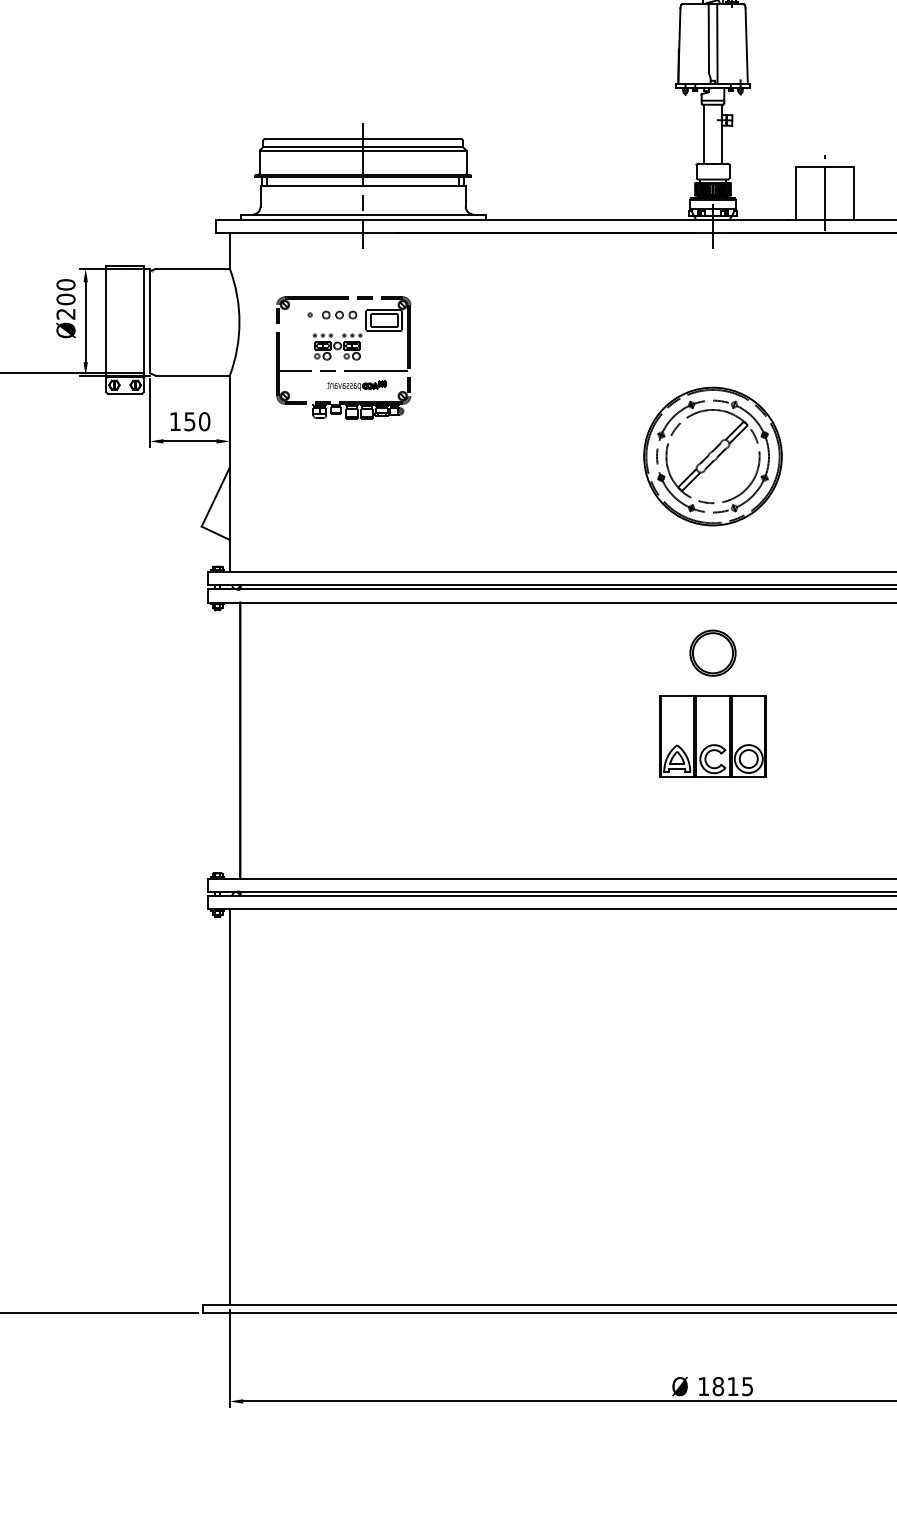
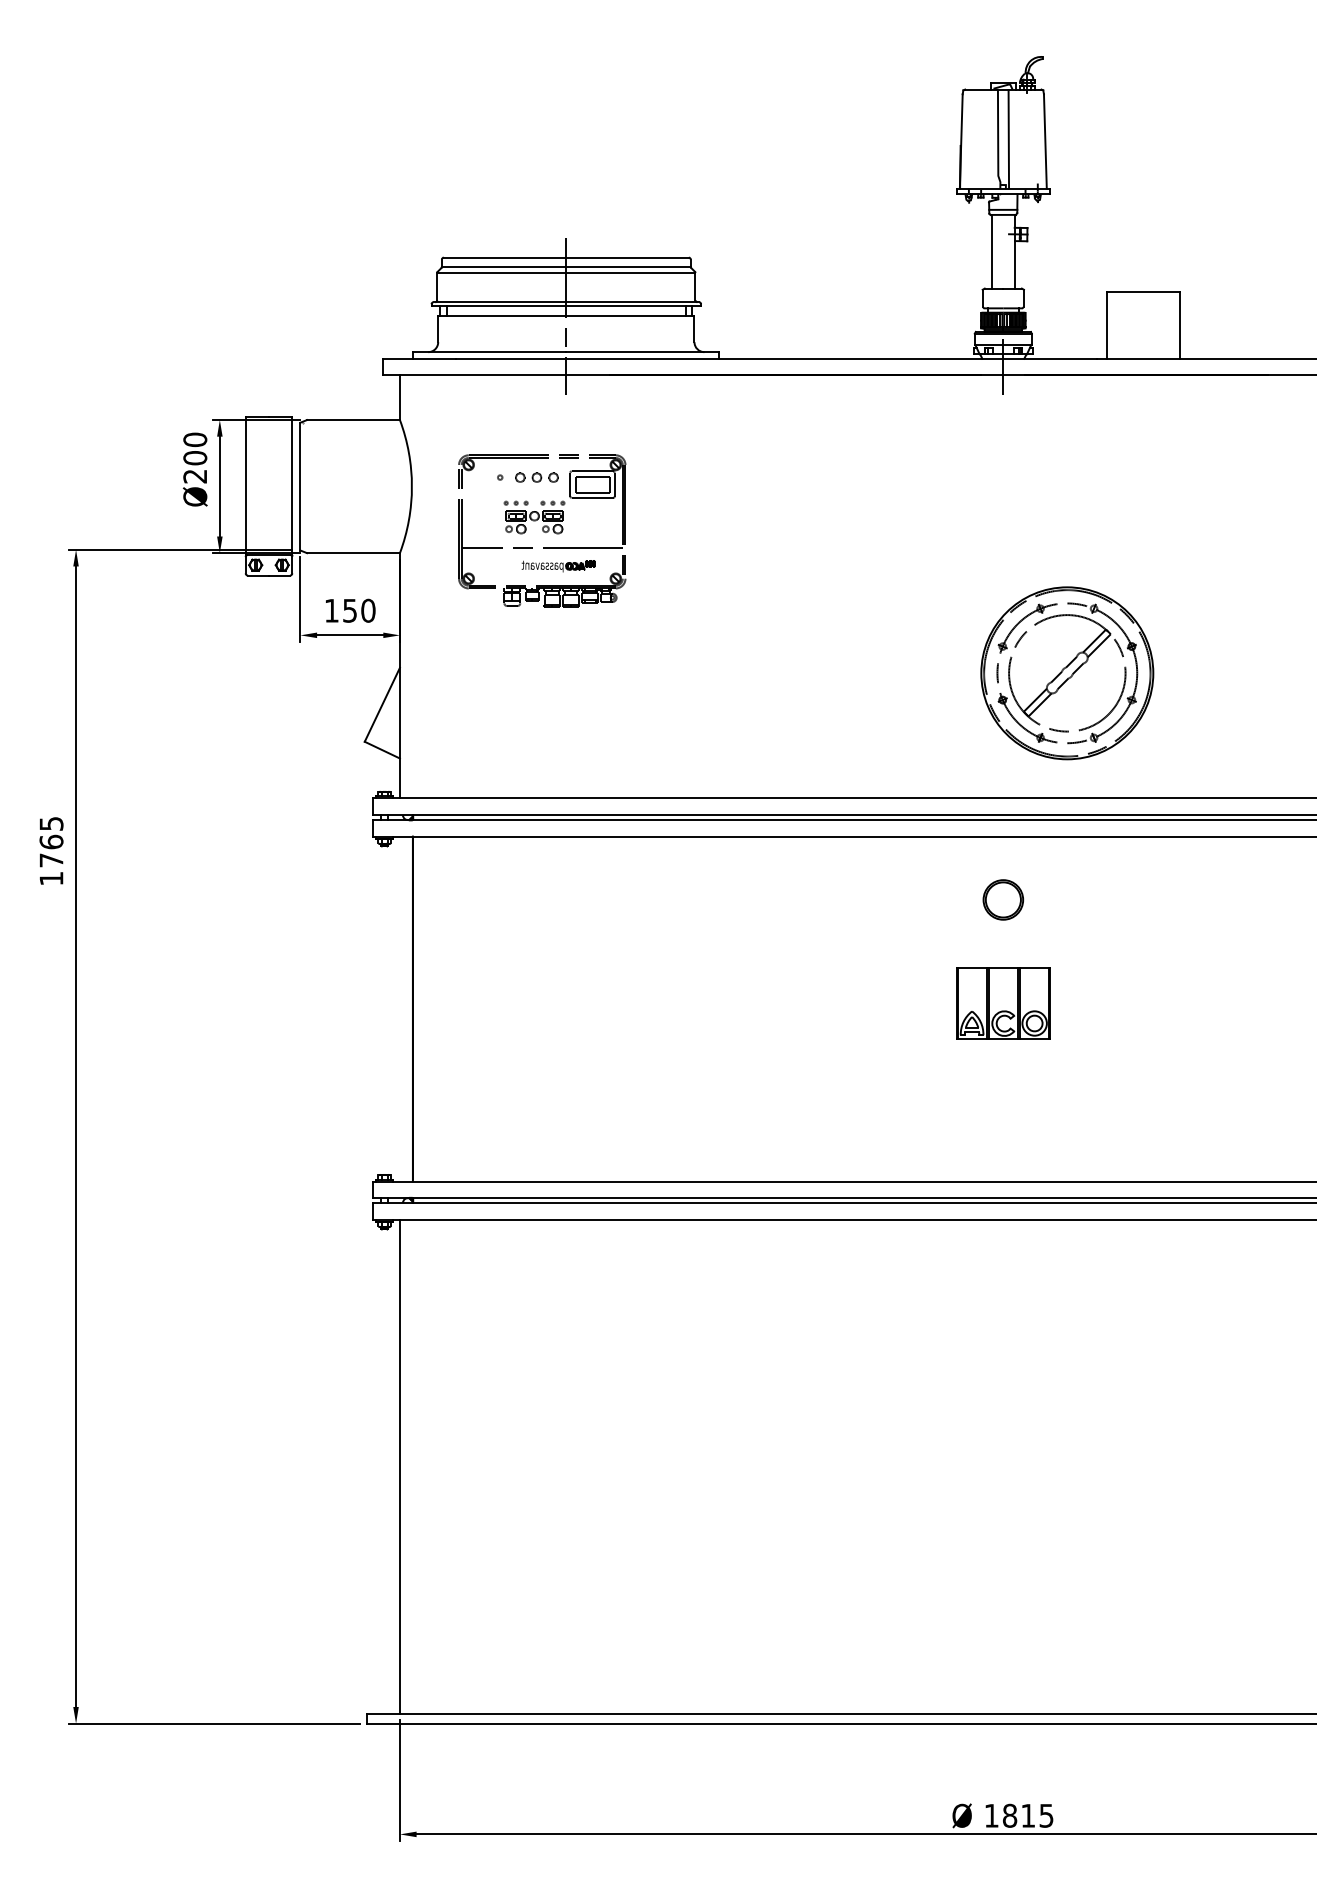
line: (825, 193) -> (1143, 325), removed
part: (713, 456) -> (1067, 673), moved
part: (713, 652) -> (1003, 899), size x0.7
part: (713, 736) -> (1003, 1003), size x0.7

